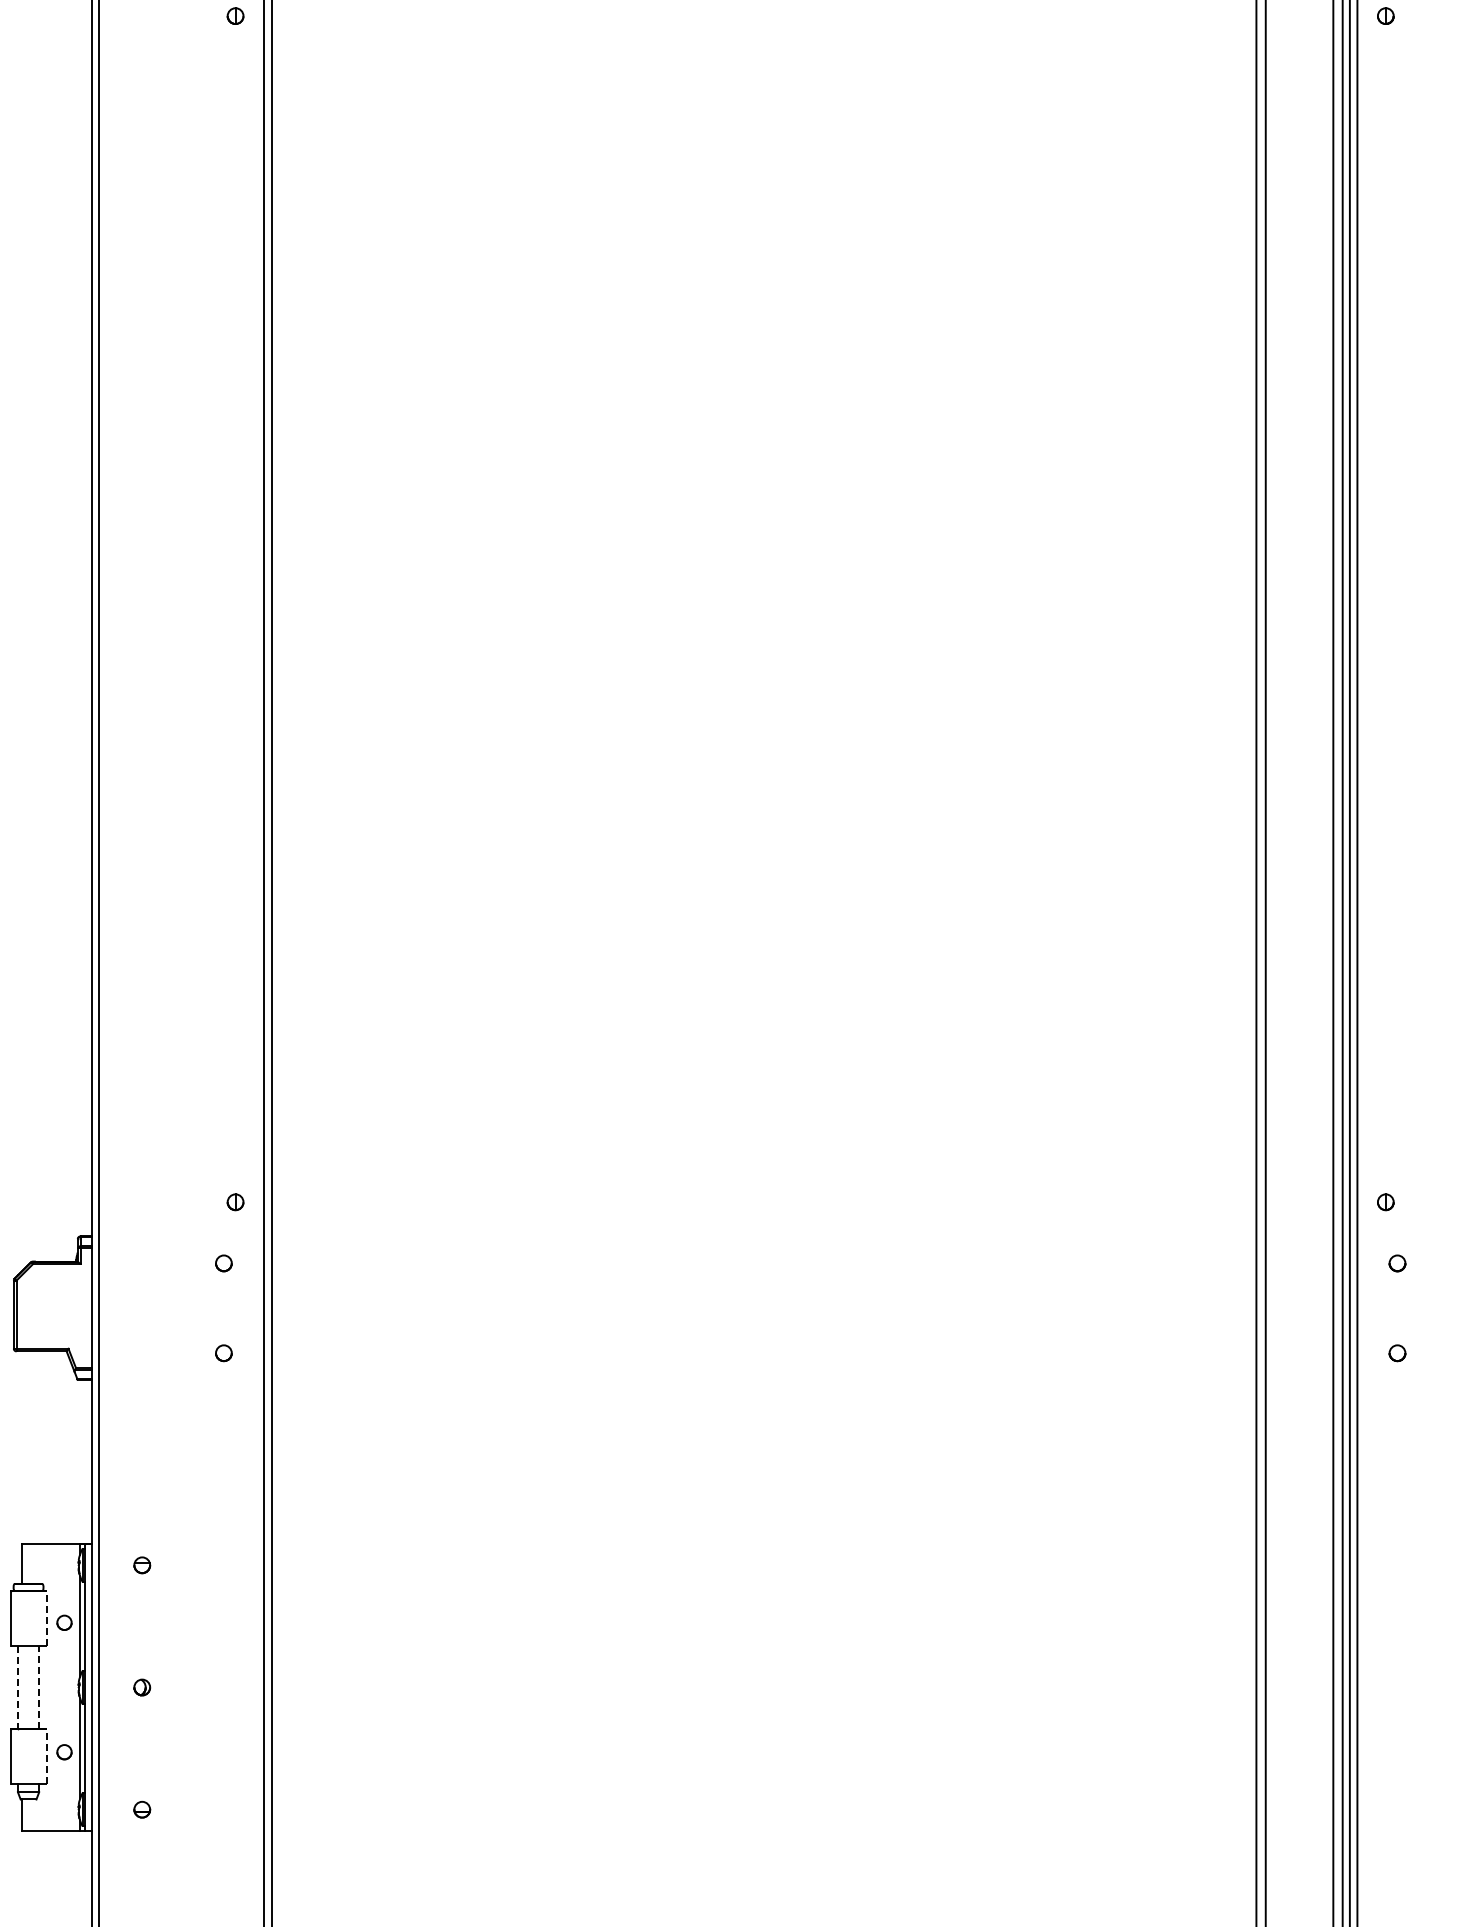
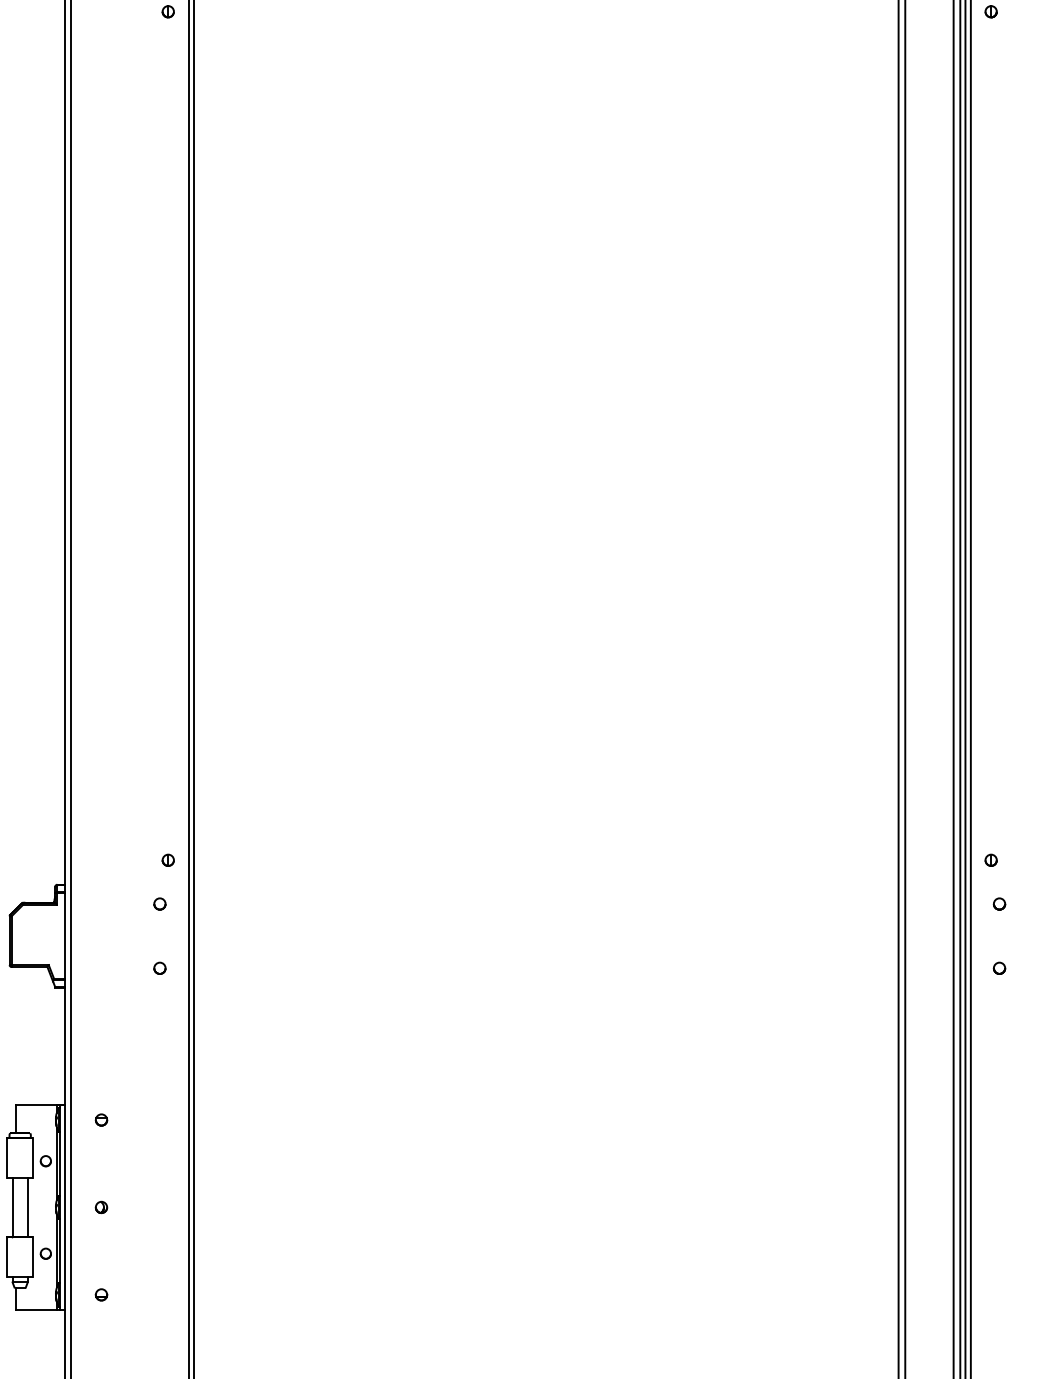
line: (46, 1617) -> (33, 1157), dashed -> solid
line: (17, 1687) -> (12, 1207), dashed -> solid
line: (39, 1687) -> (28, 1207), dashed -> solid
line: (46, 1756) -> (33, 1256), dashed -> solid

